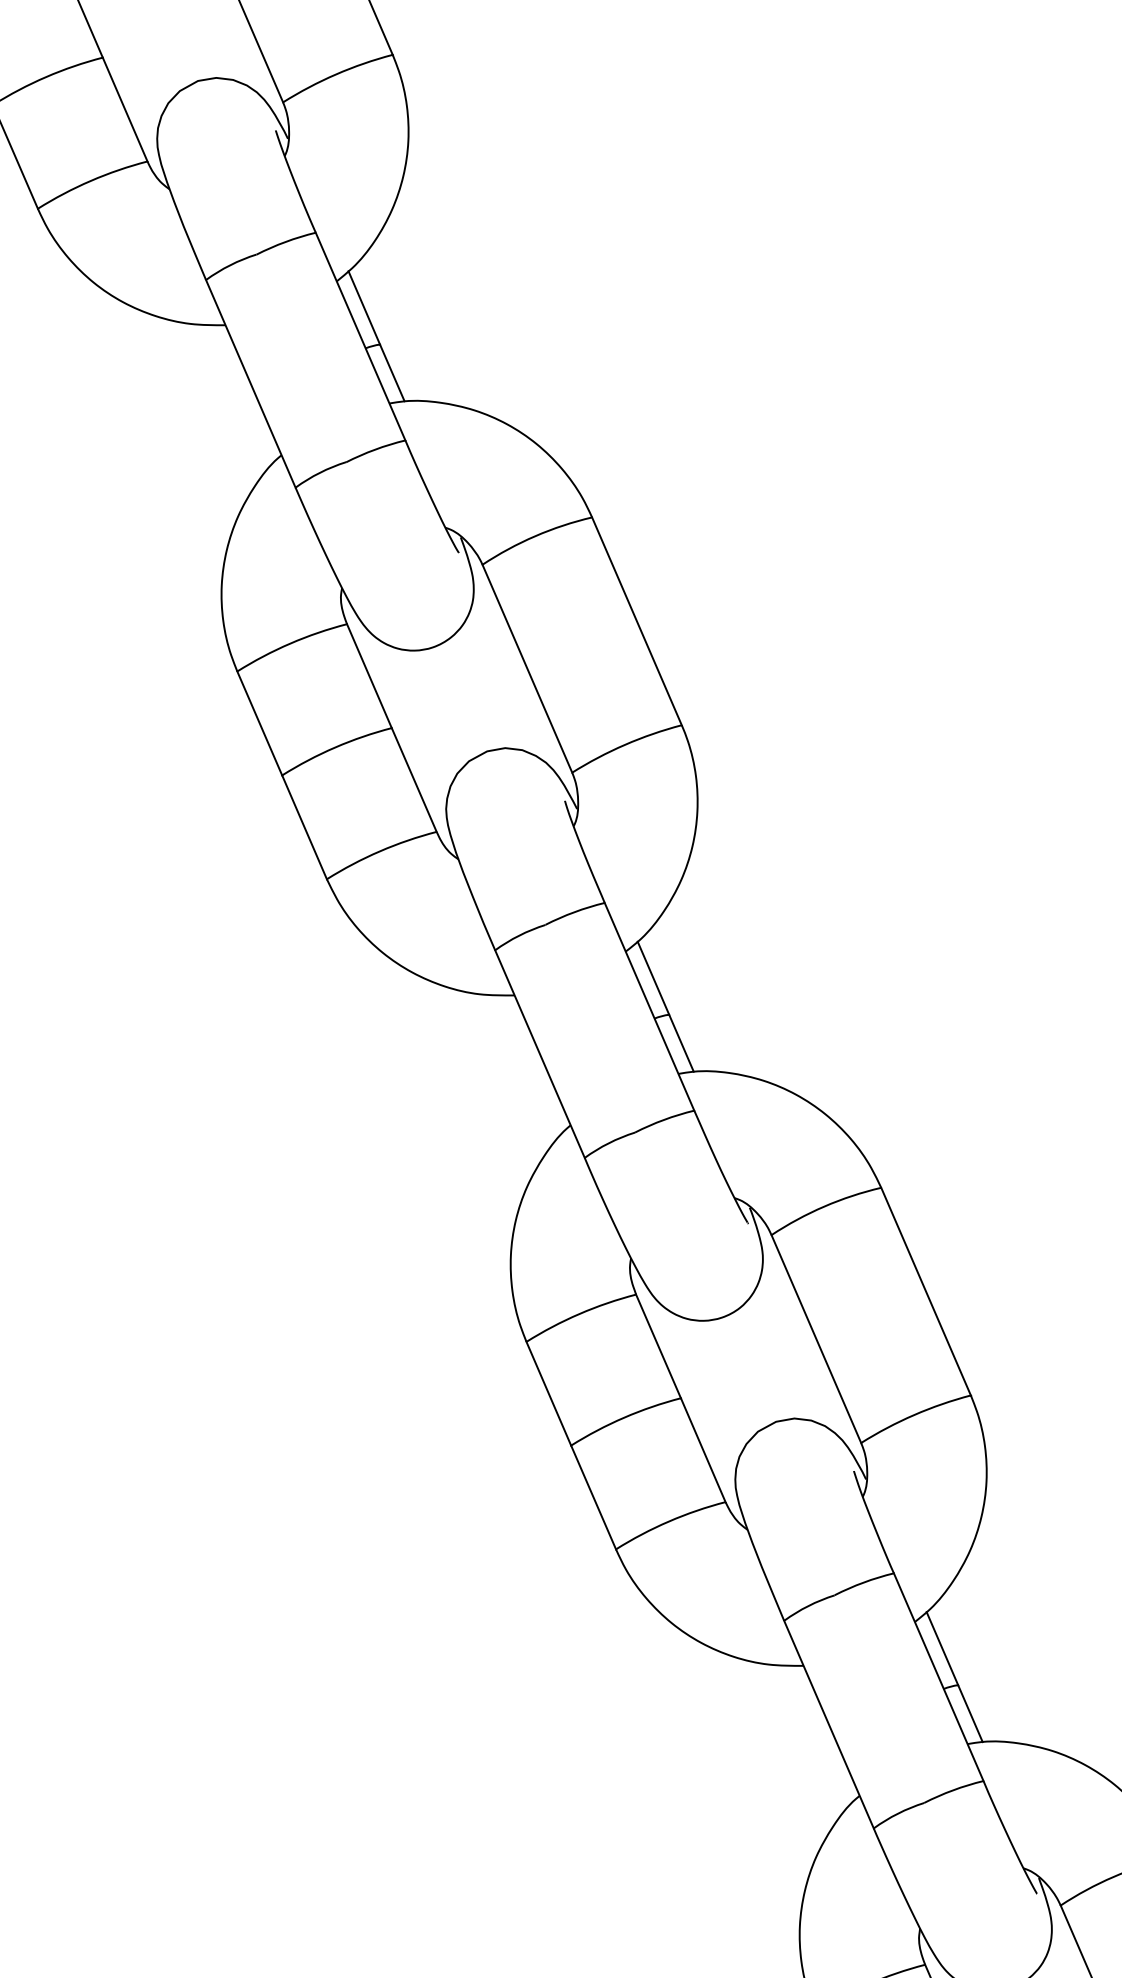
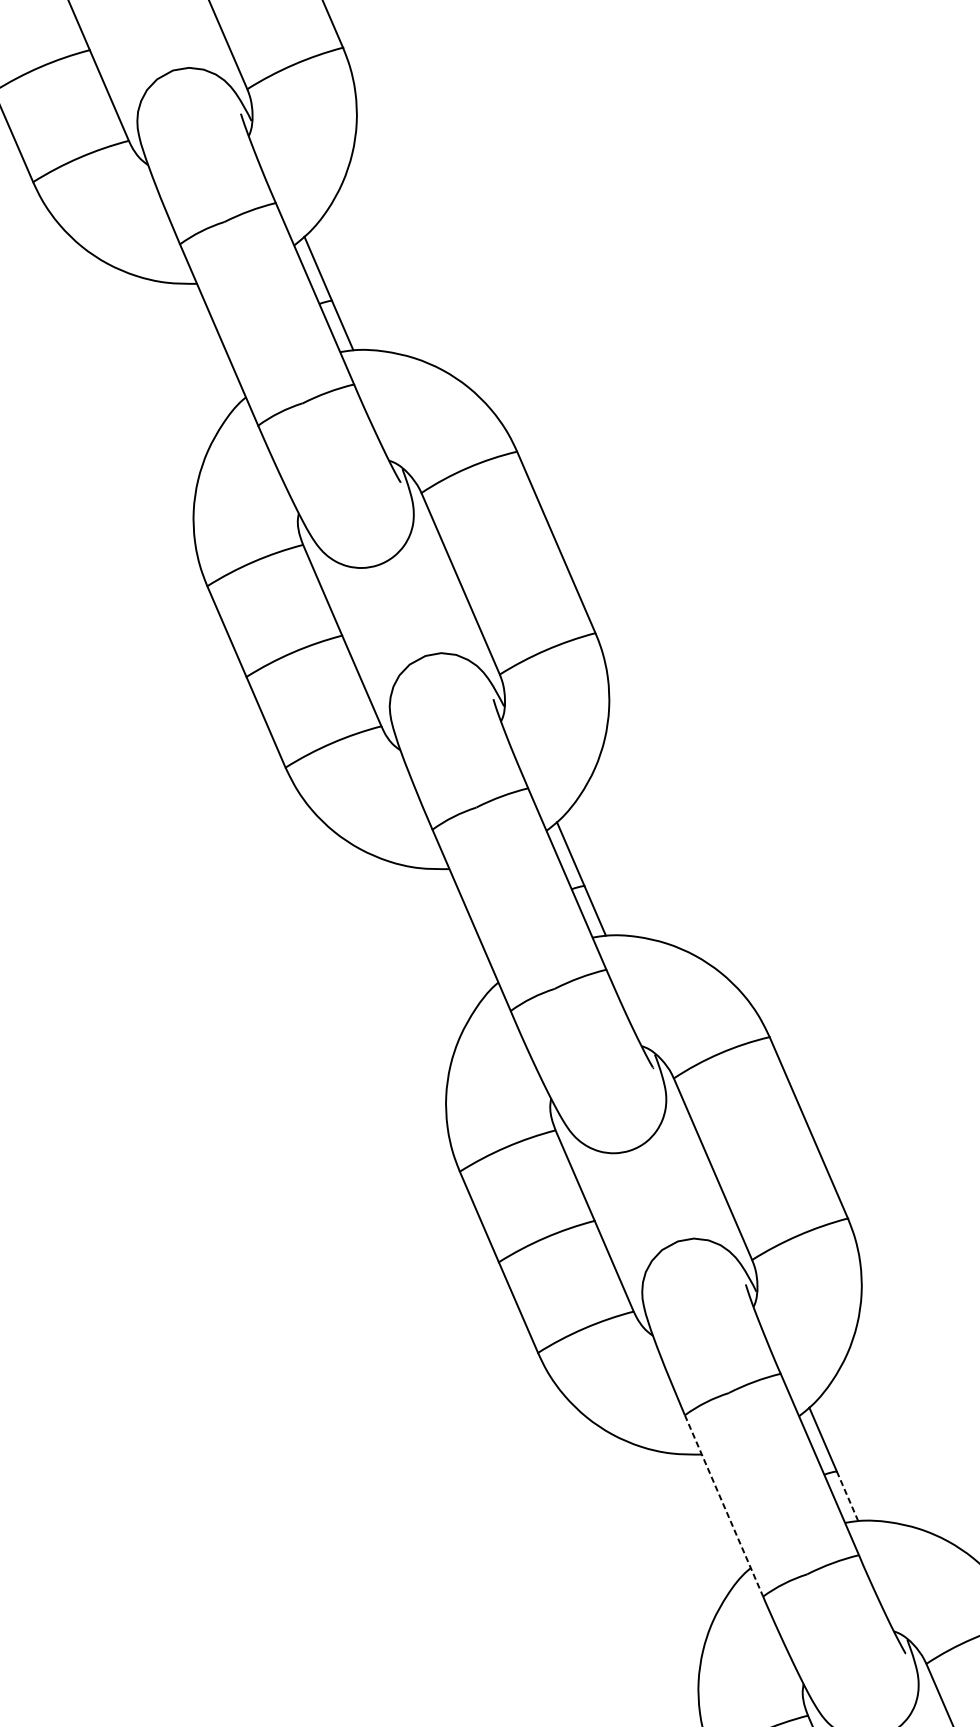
line: (970, 1713) -> (847, 1496), solid -> dashed
line: (829, 1725) -> (724, 1506), solid -> dashed

